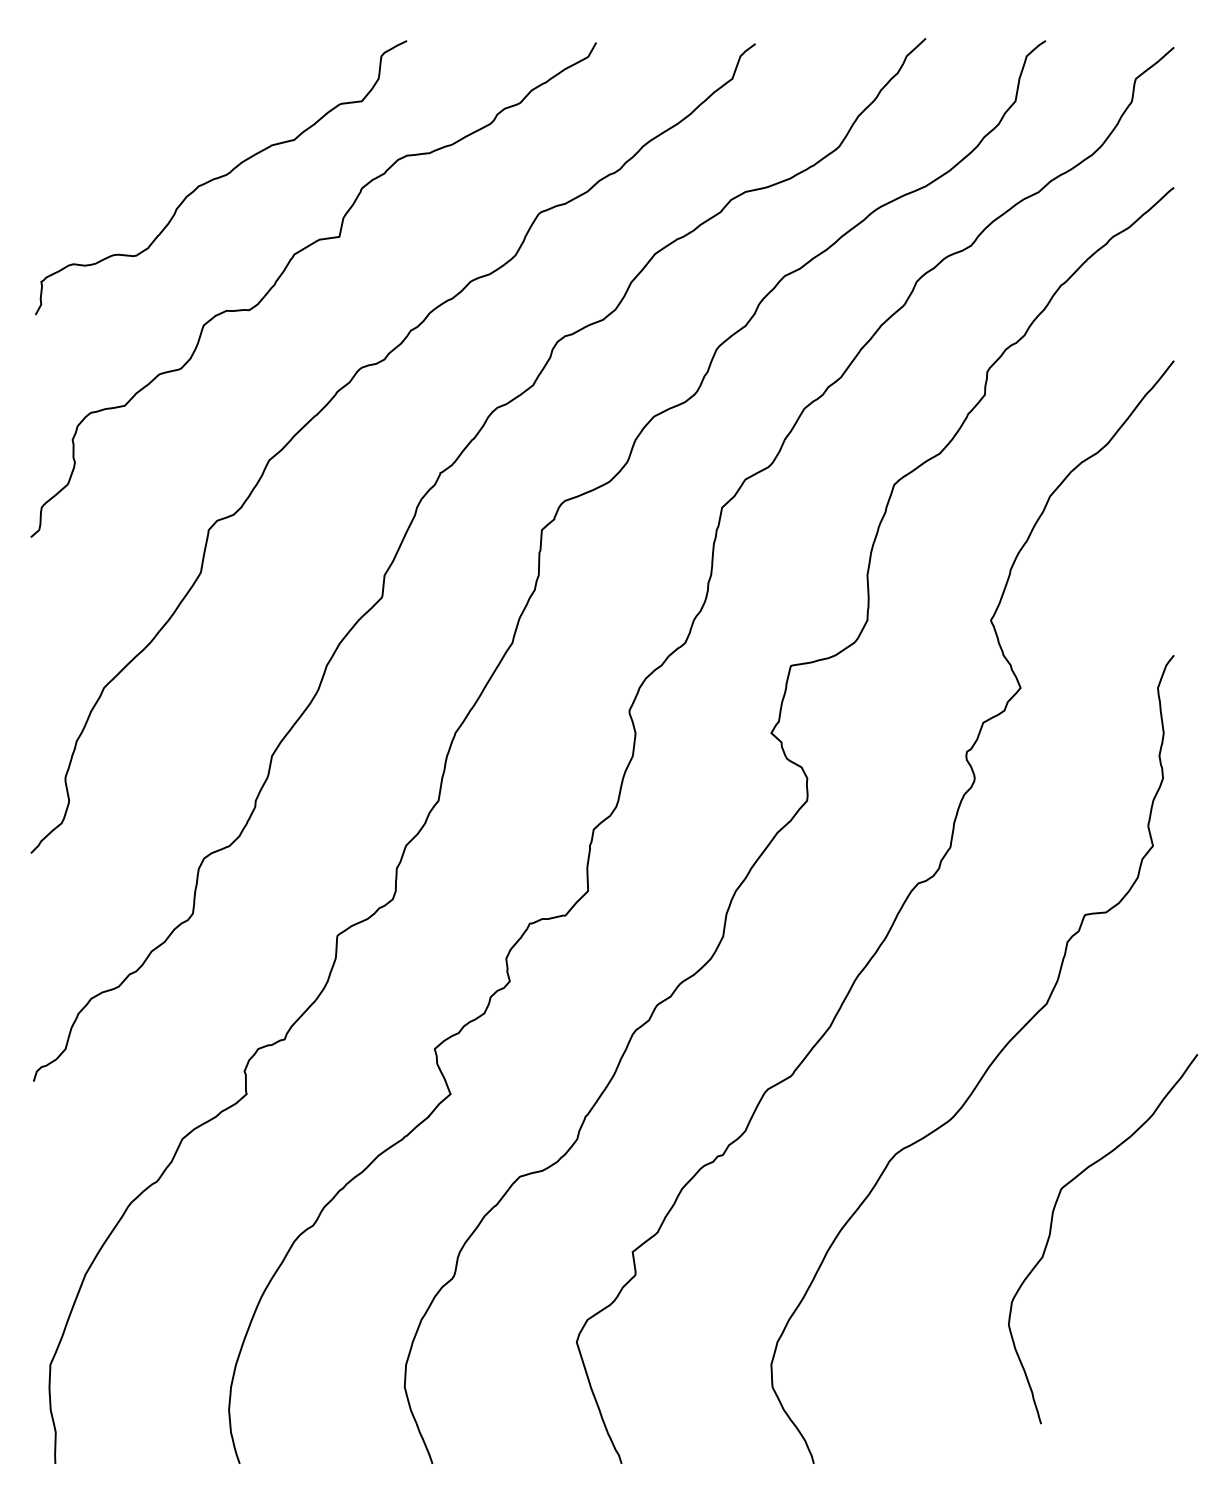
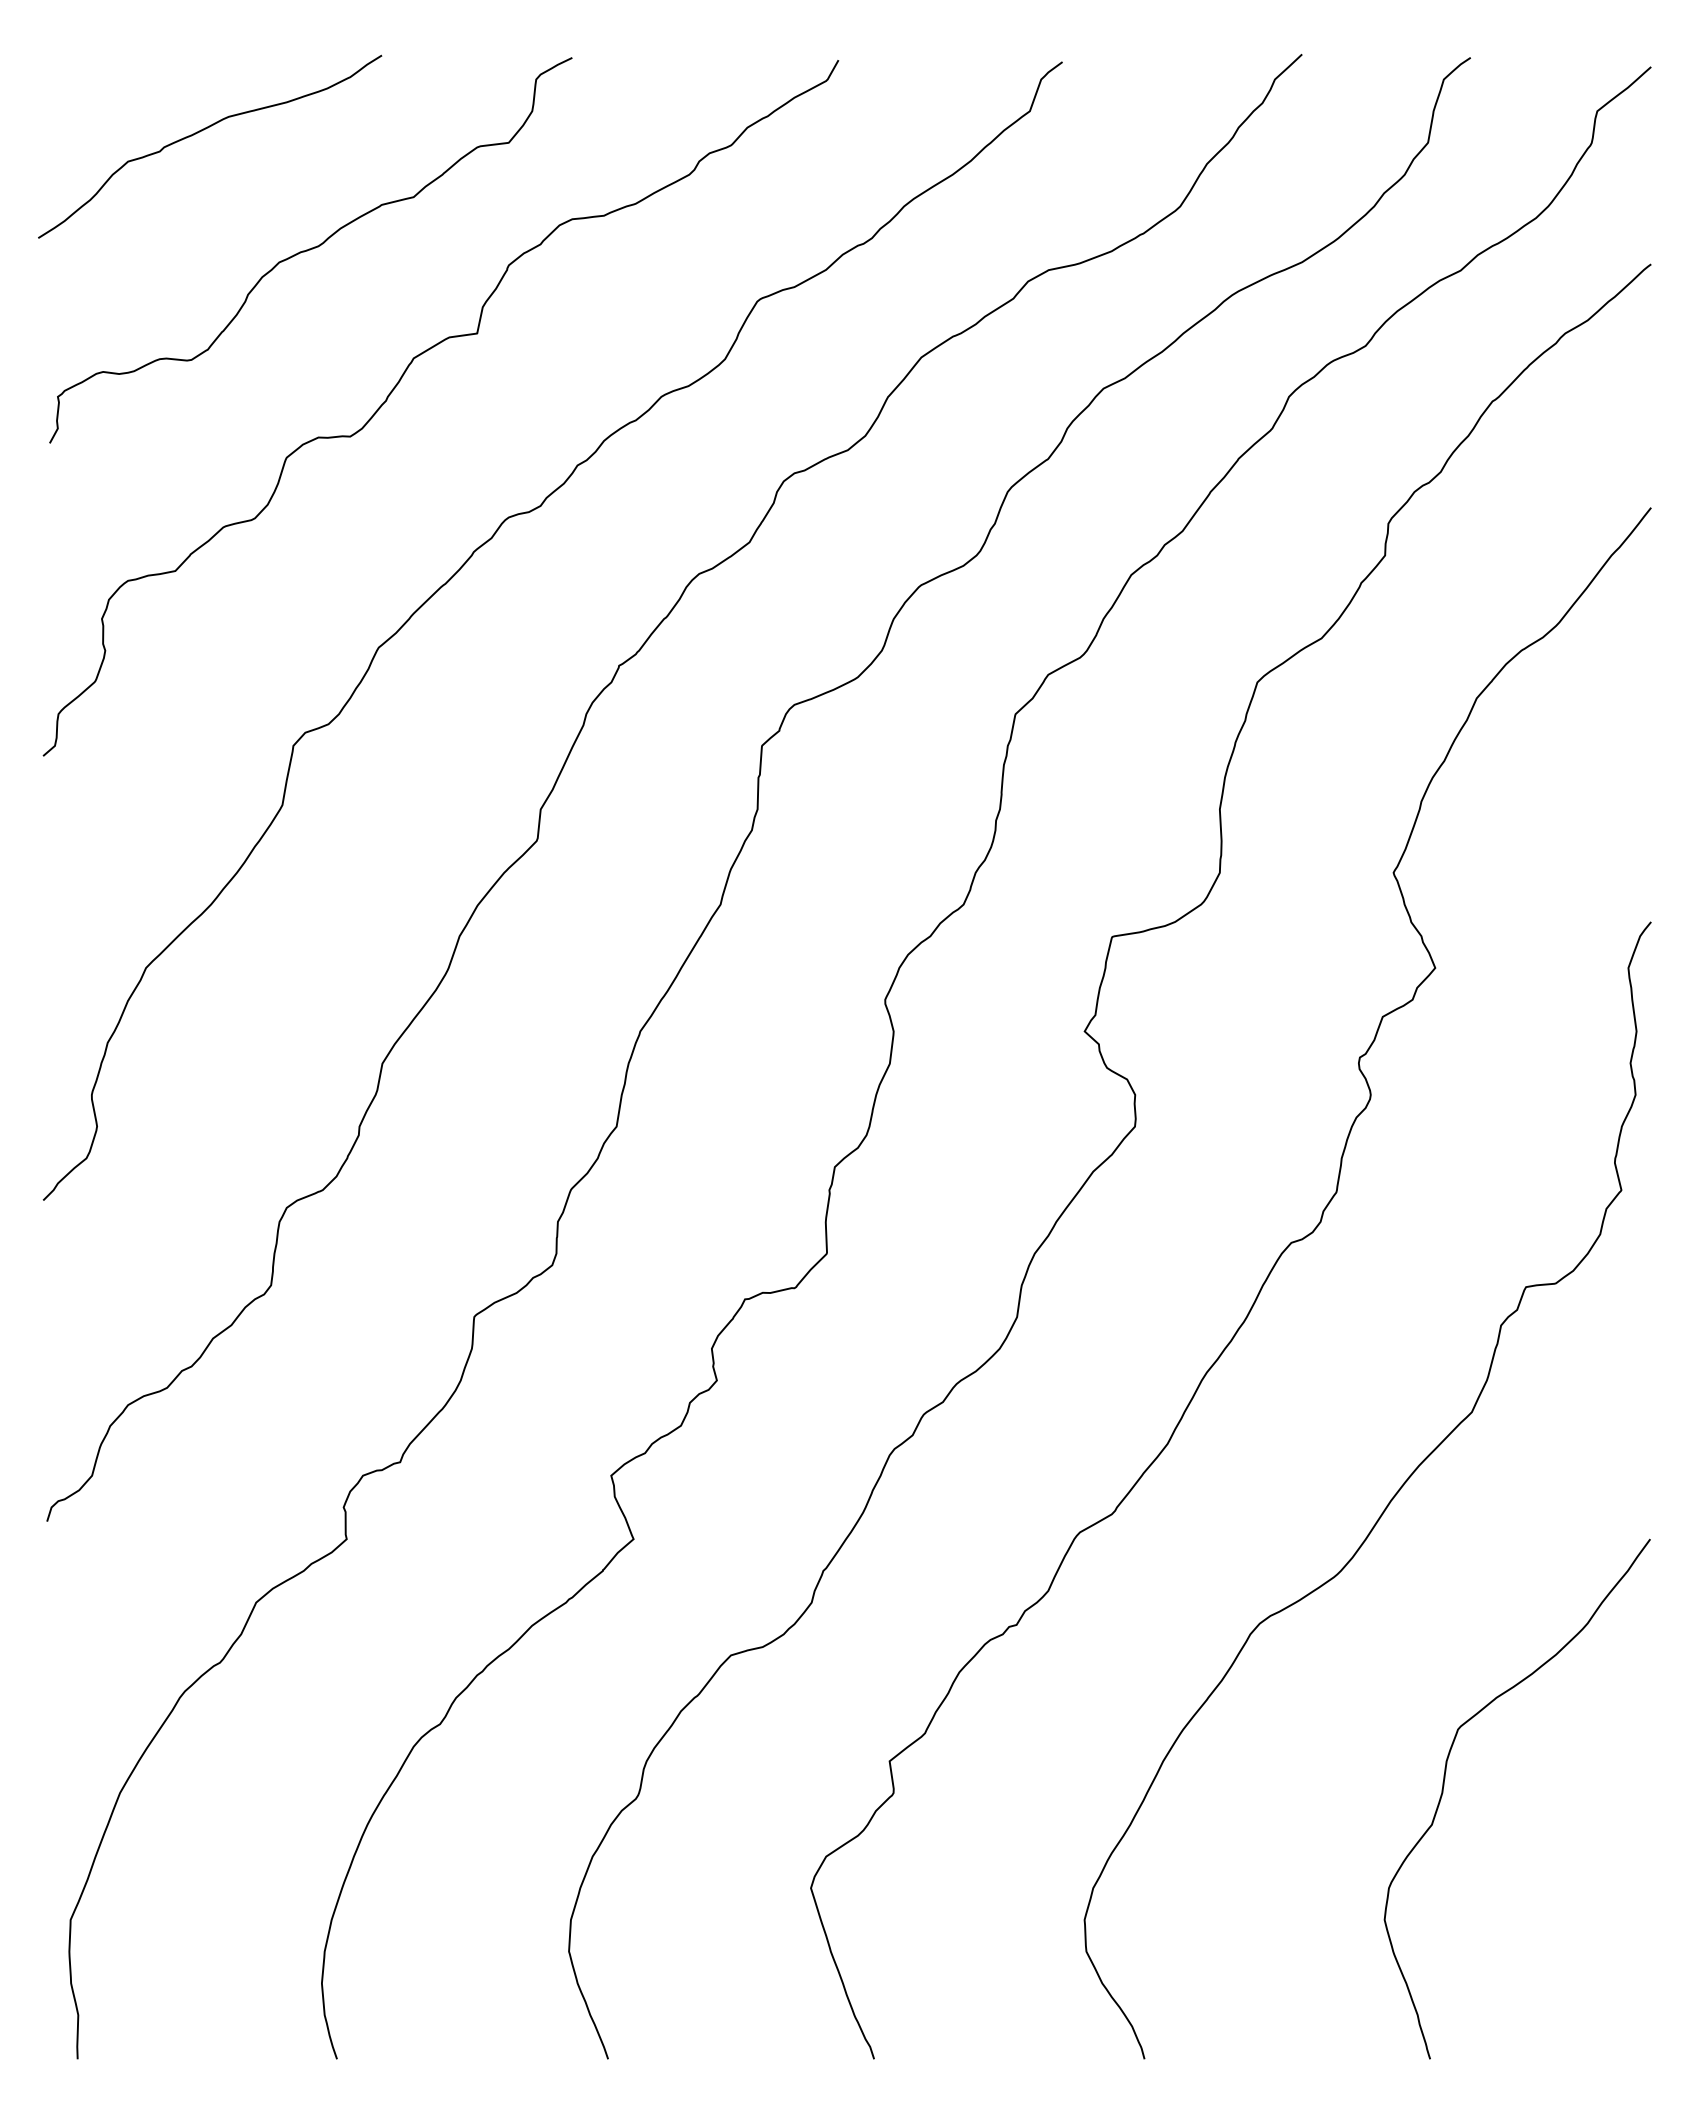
curve: (145, 92) -> (204, 130), added
curve: (1051, 1230) -> (1444, 1786), moved

